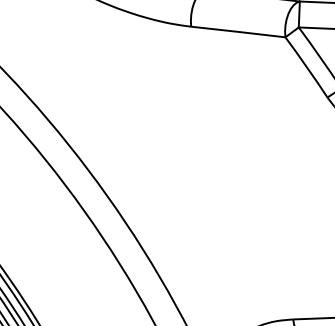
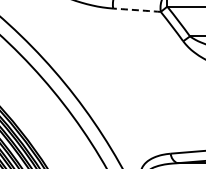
arc: (237, 32) -> (136, 10), solid -> dashed

